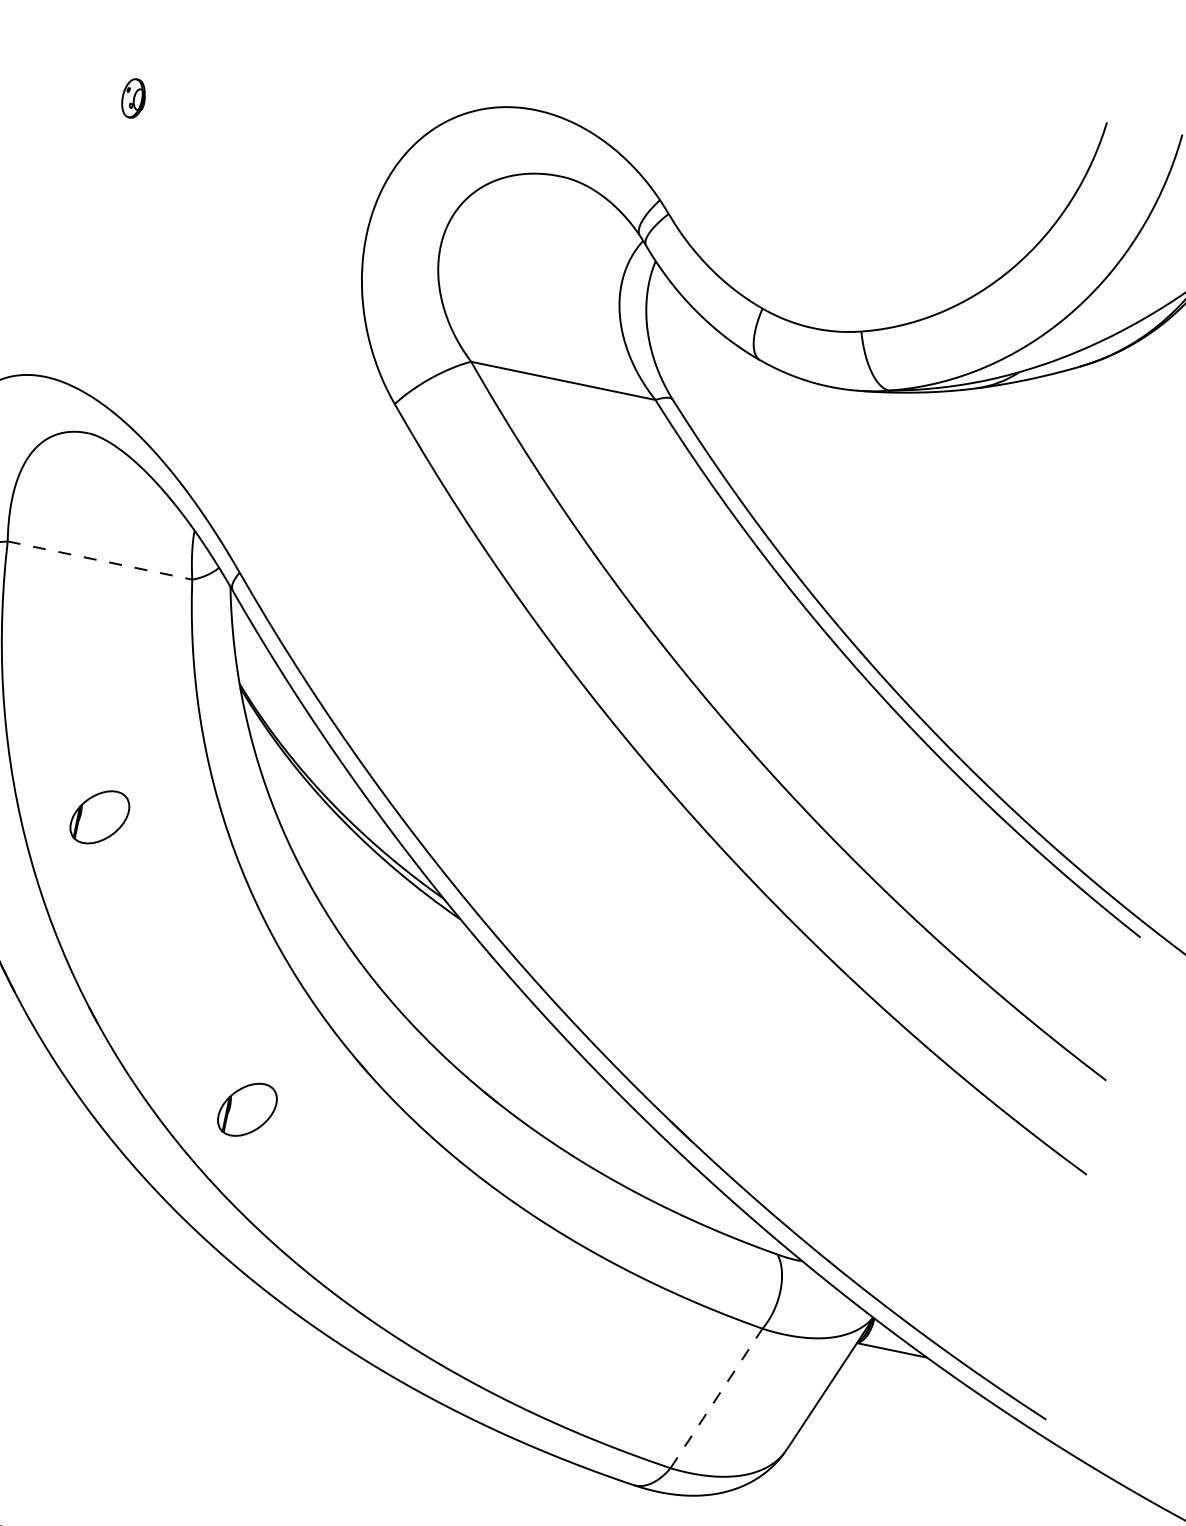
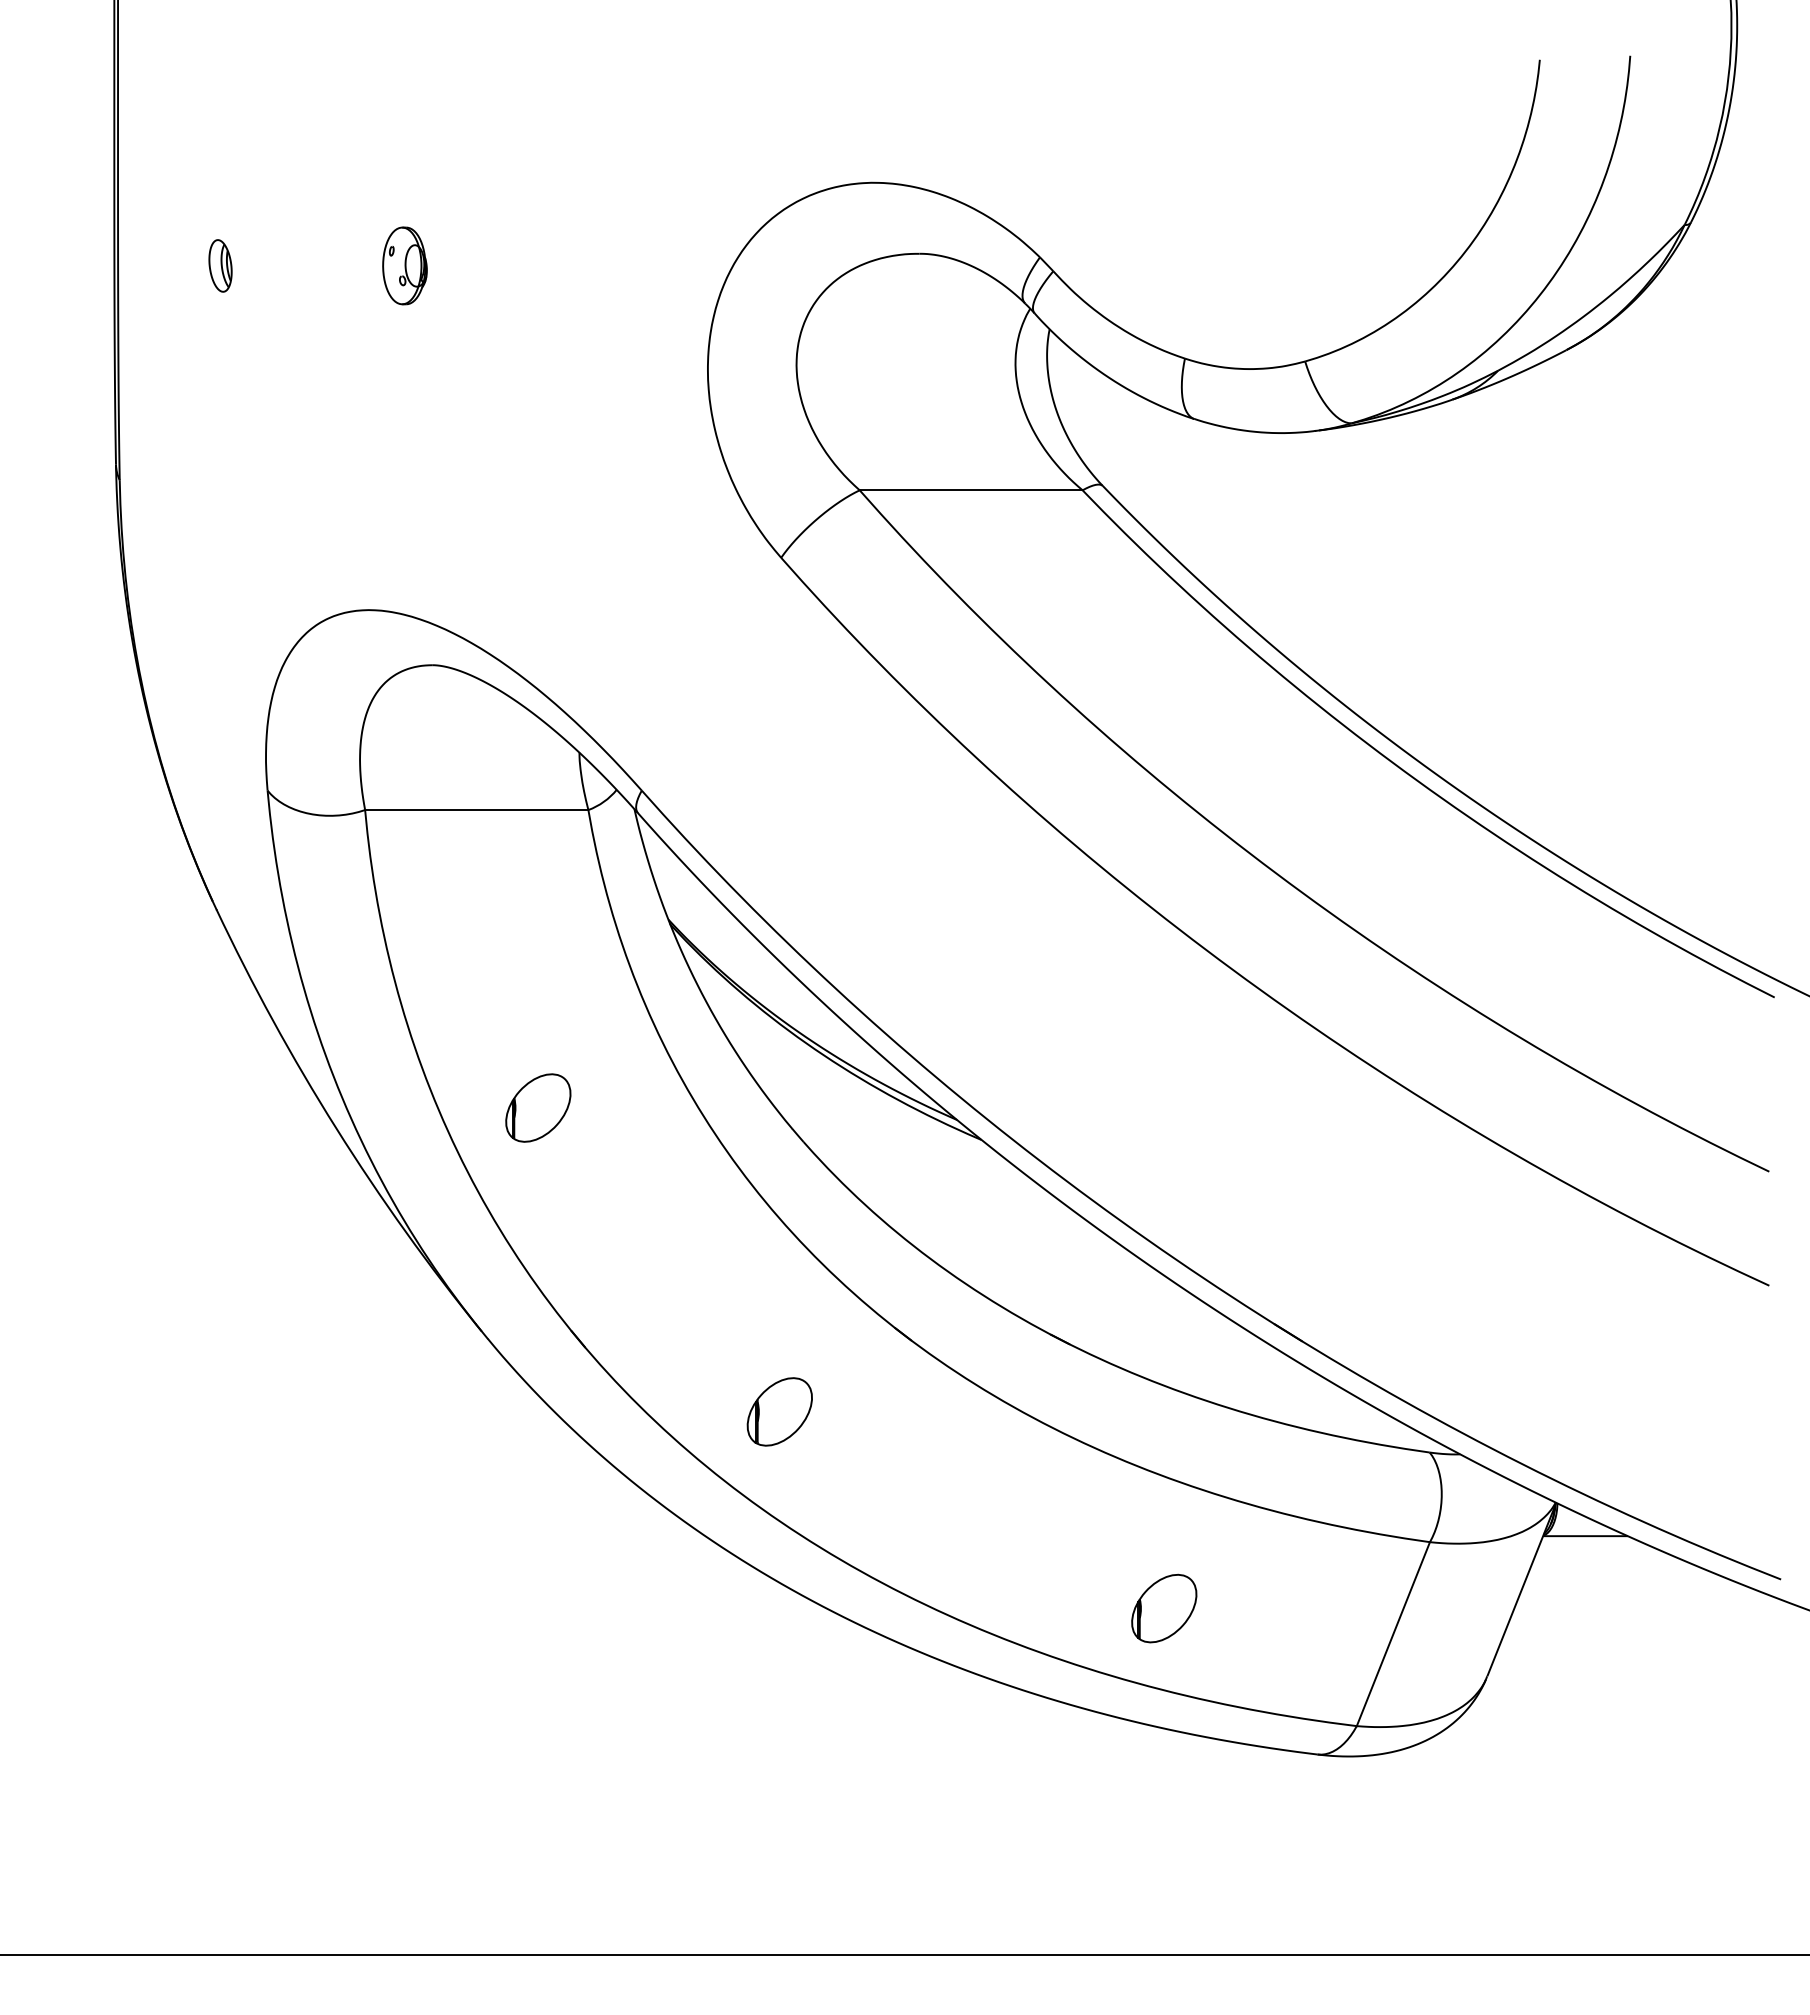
part: (133, 98) -> (404, 265), size x1.67
line: (99, 560) -> (476, 810), dashed -> solid
part: (531, 1338) -> (1164, 1608), added
line: (716, 1398) -> (1393, 1634), dashed -> solid

